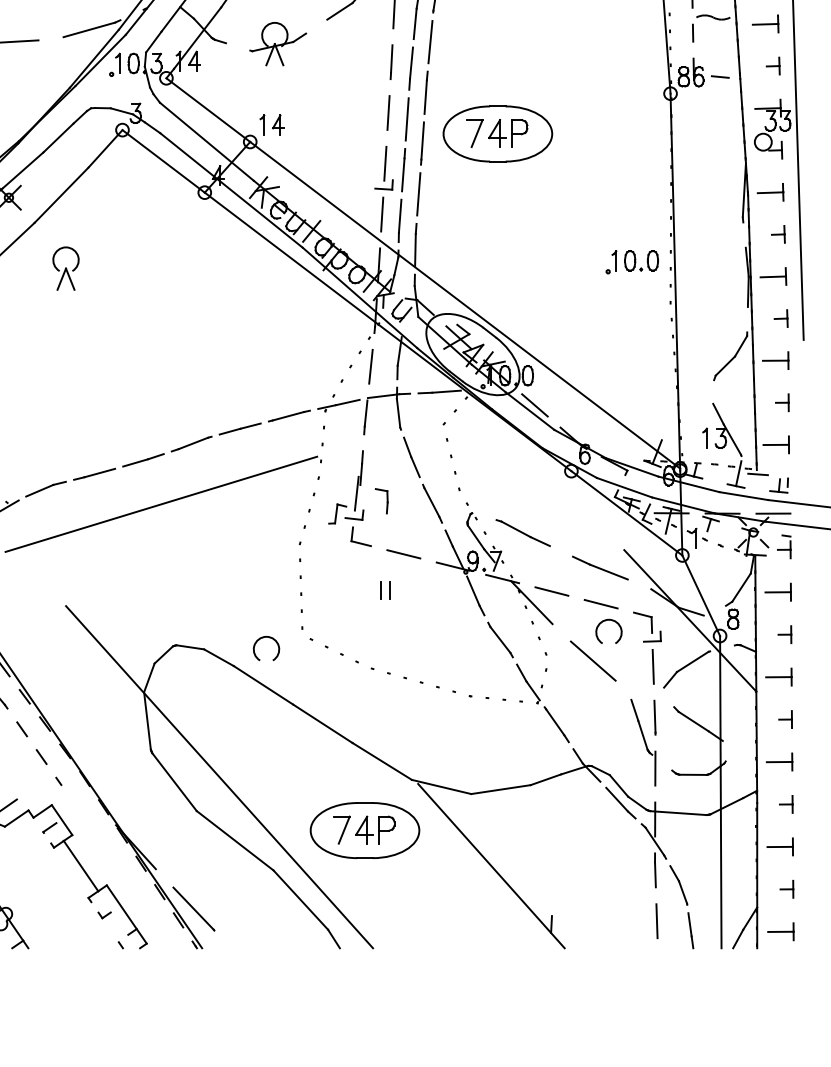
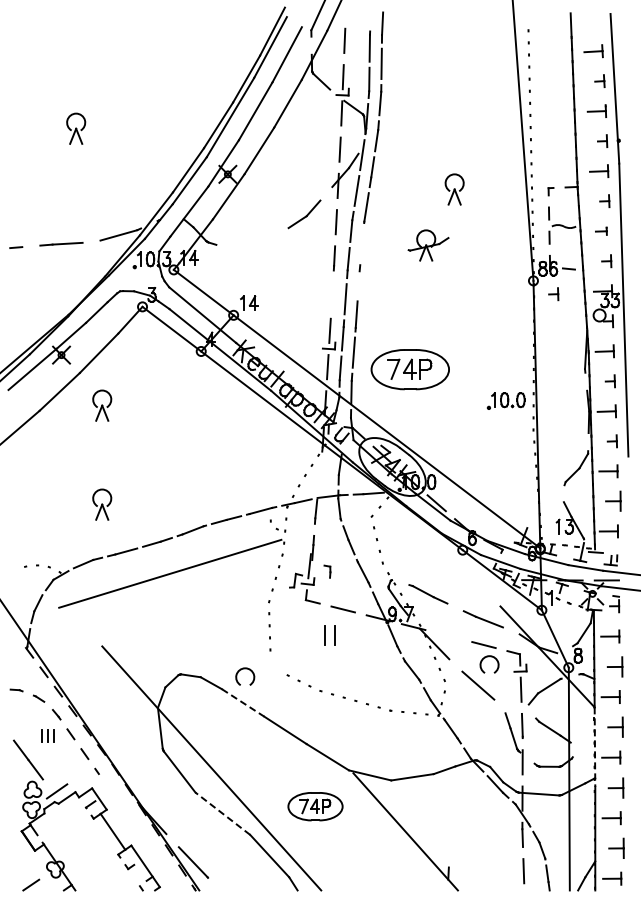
part: (765, 24) -> (601, 231), size x0.6
line: (429, 42) -> (361, 244), removed
part: (278, 44) -> (428, 245), moved
line: (425, 97) -> (358, 283), removed
line: (388, 112) -> (332, 294), removed
part: (698, 112) -> (553, 294), added
part: (496, 133) -> (409, 369), moved
line: (370, 366) -> (319, 475), removed
part: (781, 402) -> (612, 501), size x1.6
part: (66, 407) -> (102, 504), added
part: (381, 501) -> (327, 571), size x0.7
part: (384, 589) -> (329, 634), size x1.6
line: (551, 592) -> (448, 636), removed
part: (306, 632) -> (273, 524), moved
part: (784, 634) -> (614, 666), size x1.6
line: (264, 686) -> (243, 703), solid -> dashed
part: (785, 719) -> (615, 727), size x1.6
line: (756, 747) -> (594, 747), solid -> dashed
part: (785, 803) -> (615, 787), size x1.6
part: (364, 830) -> (315, 806), size x0.7
line: (234, 840) -> (222, 813), solid -> dashed
part: (786, 889) -> (616, 848), size x1.6

